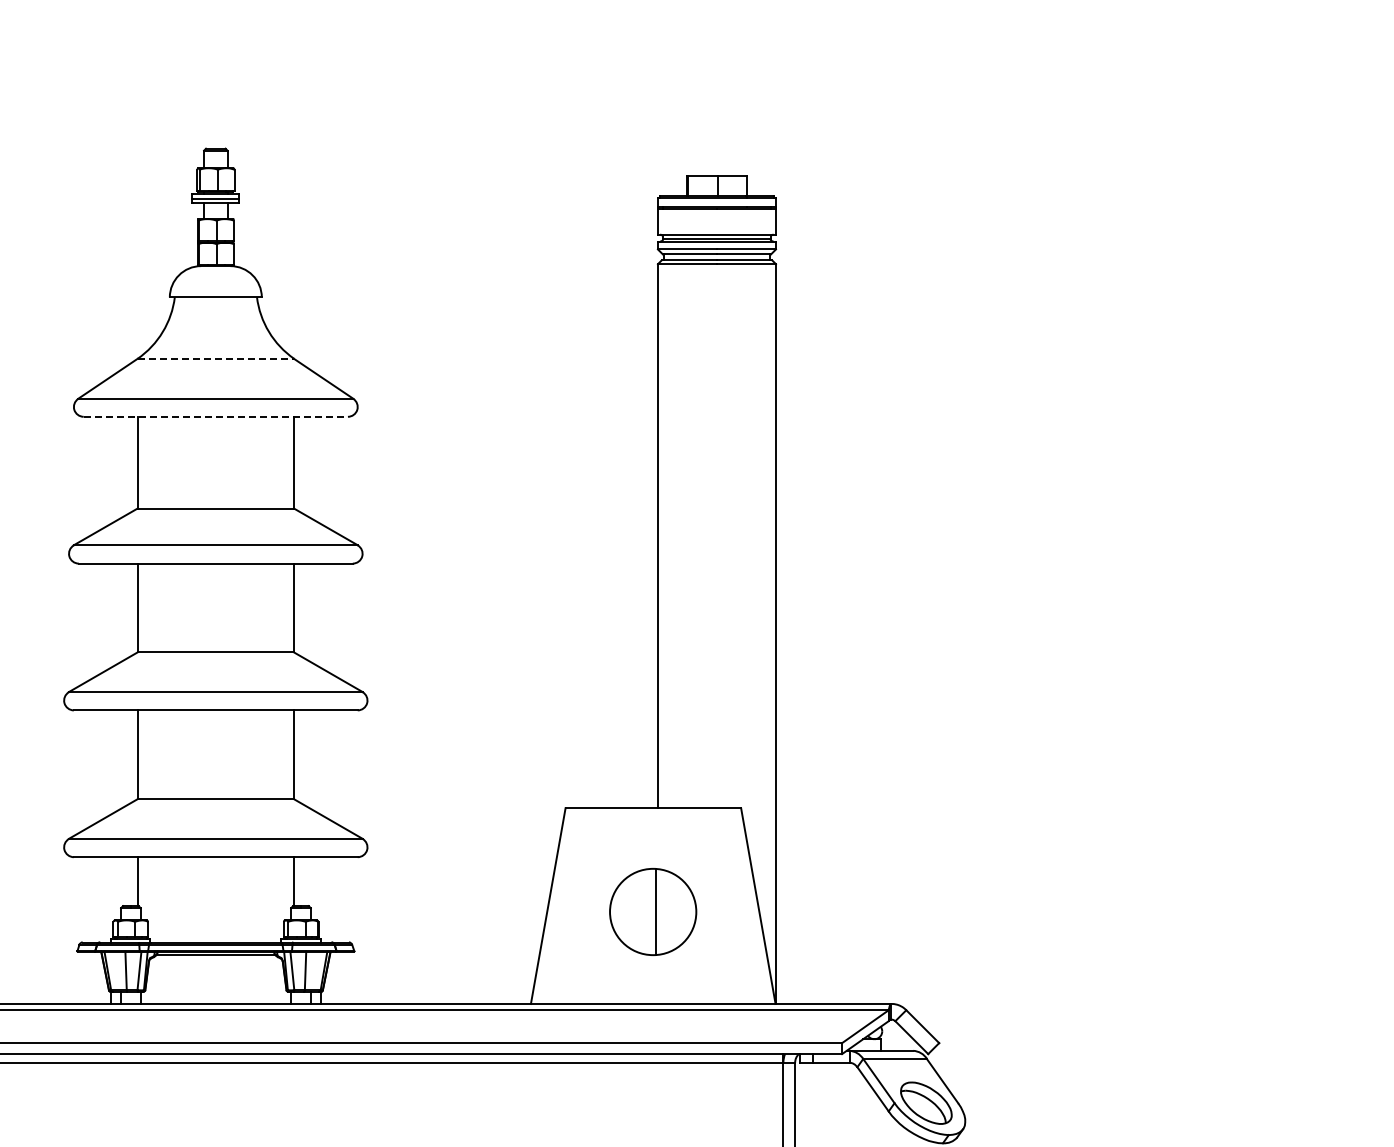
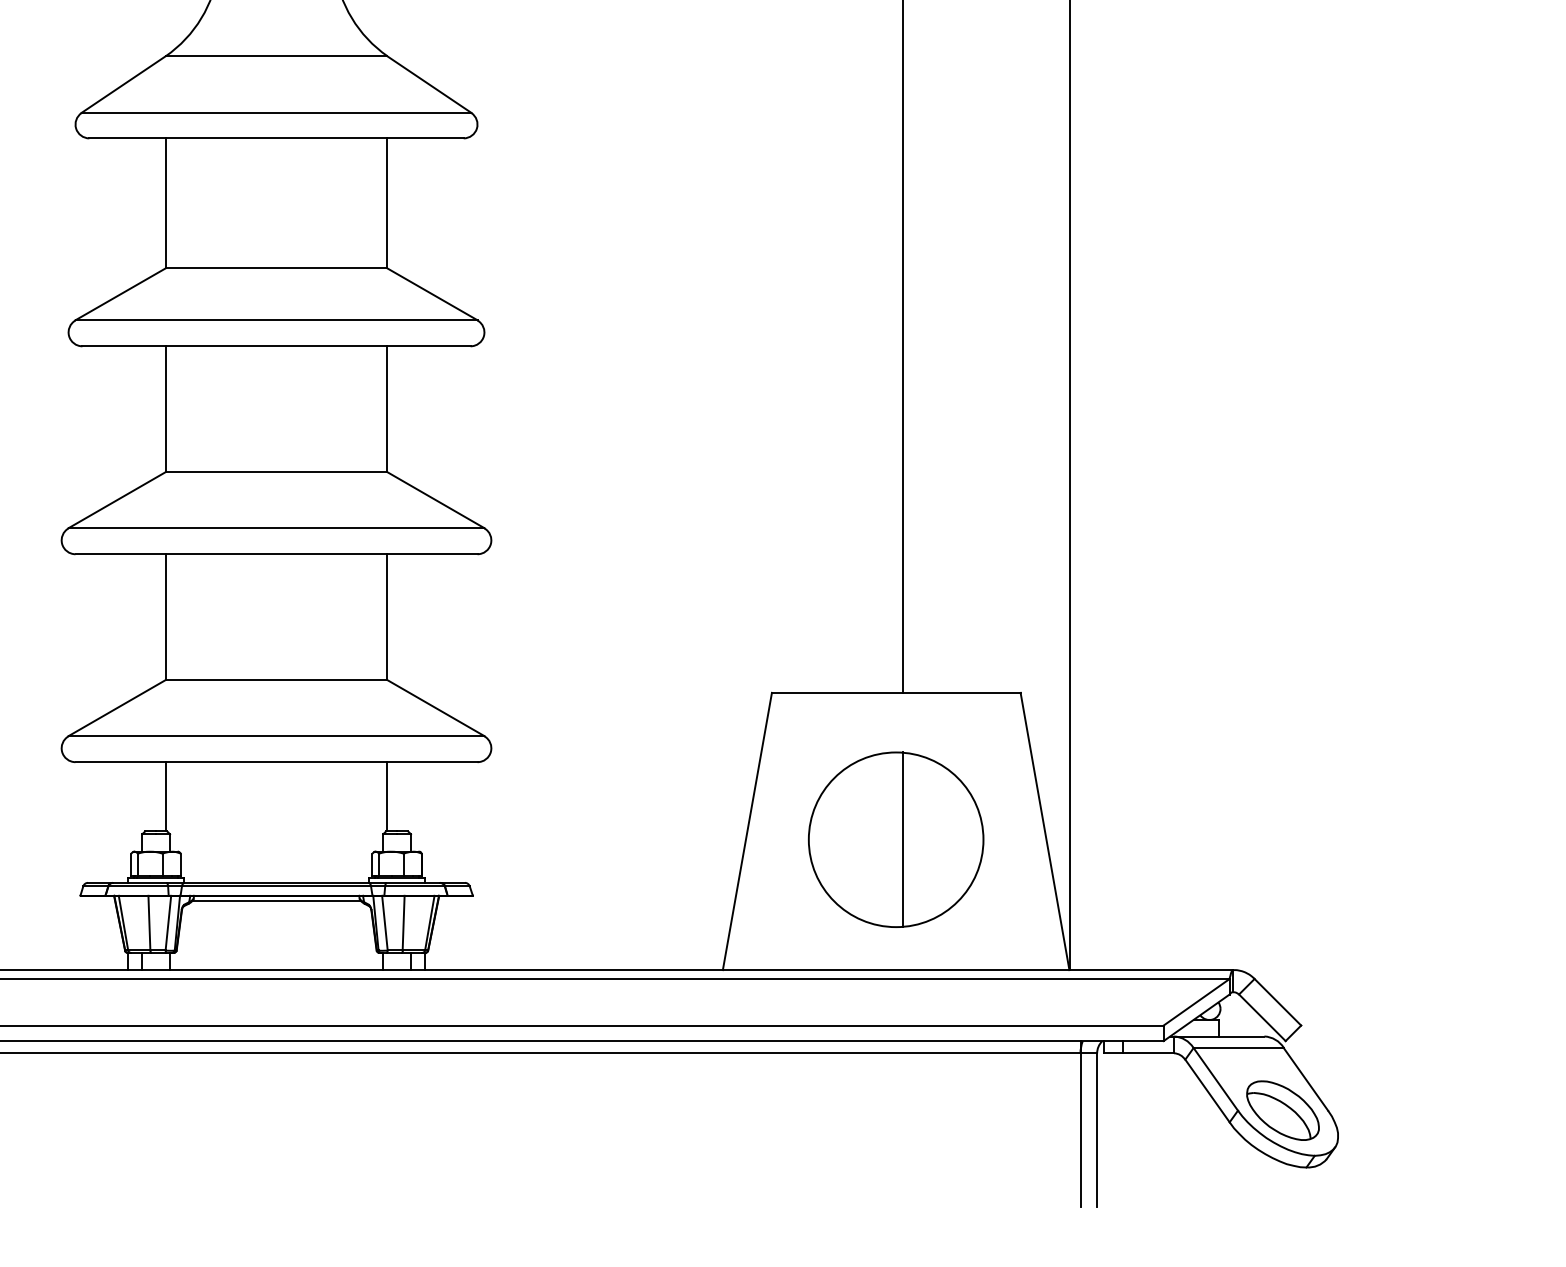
line: (216, 358) -> (277, 55), dashed -> solid
line: (216, 416) -> (277, 137), dashed -> solid
part: (652, 911) -> (895, 839), size x1.43

